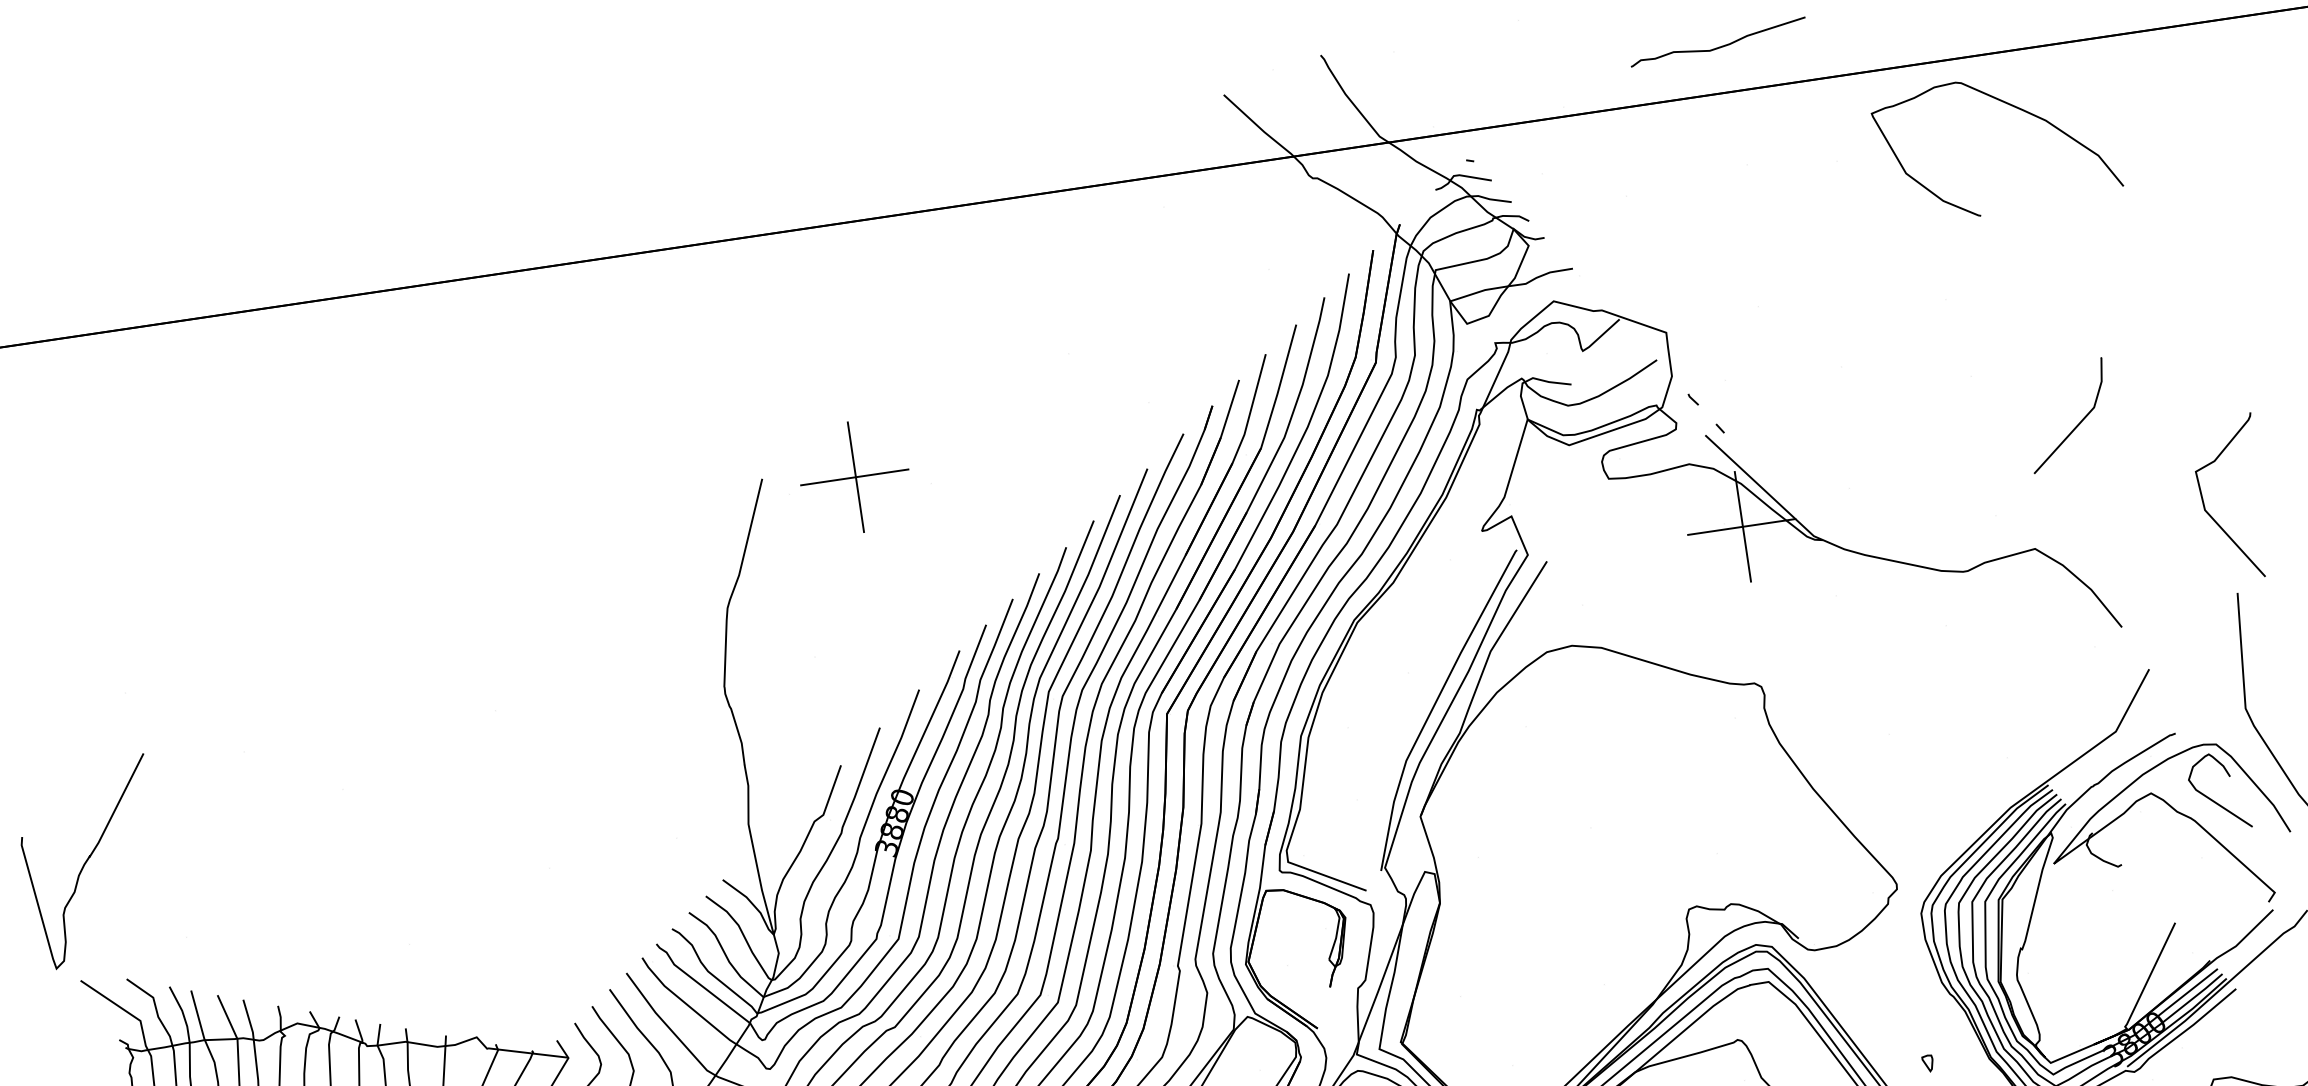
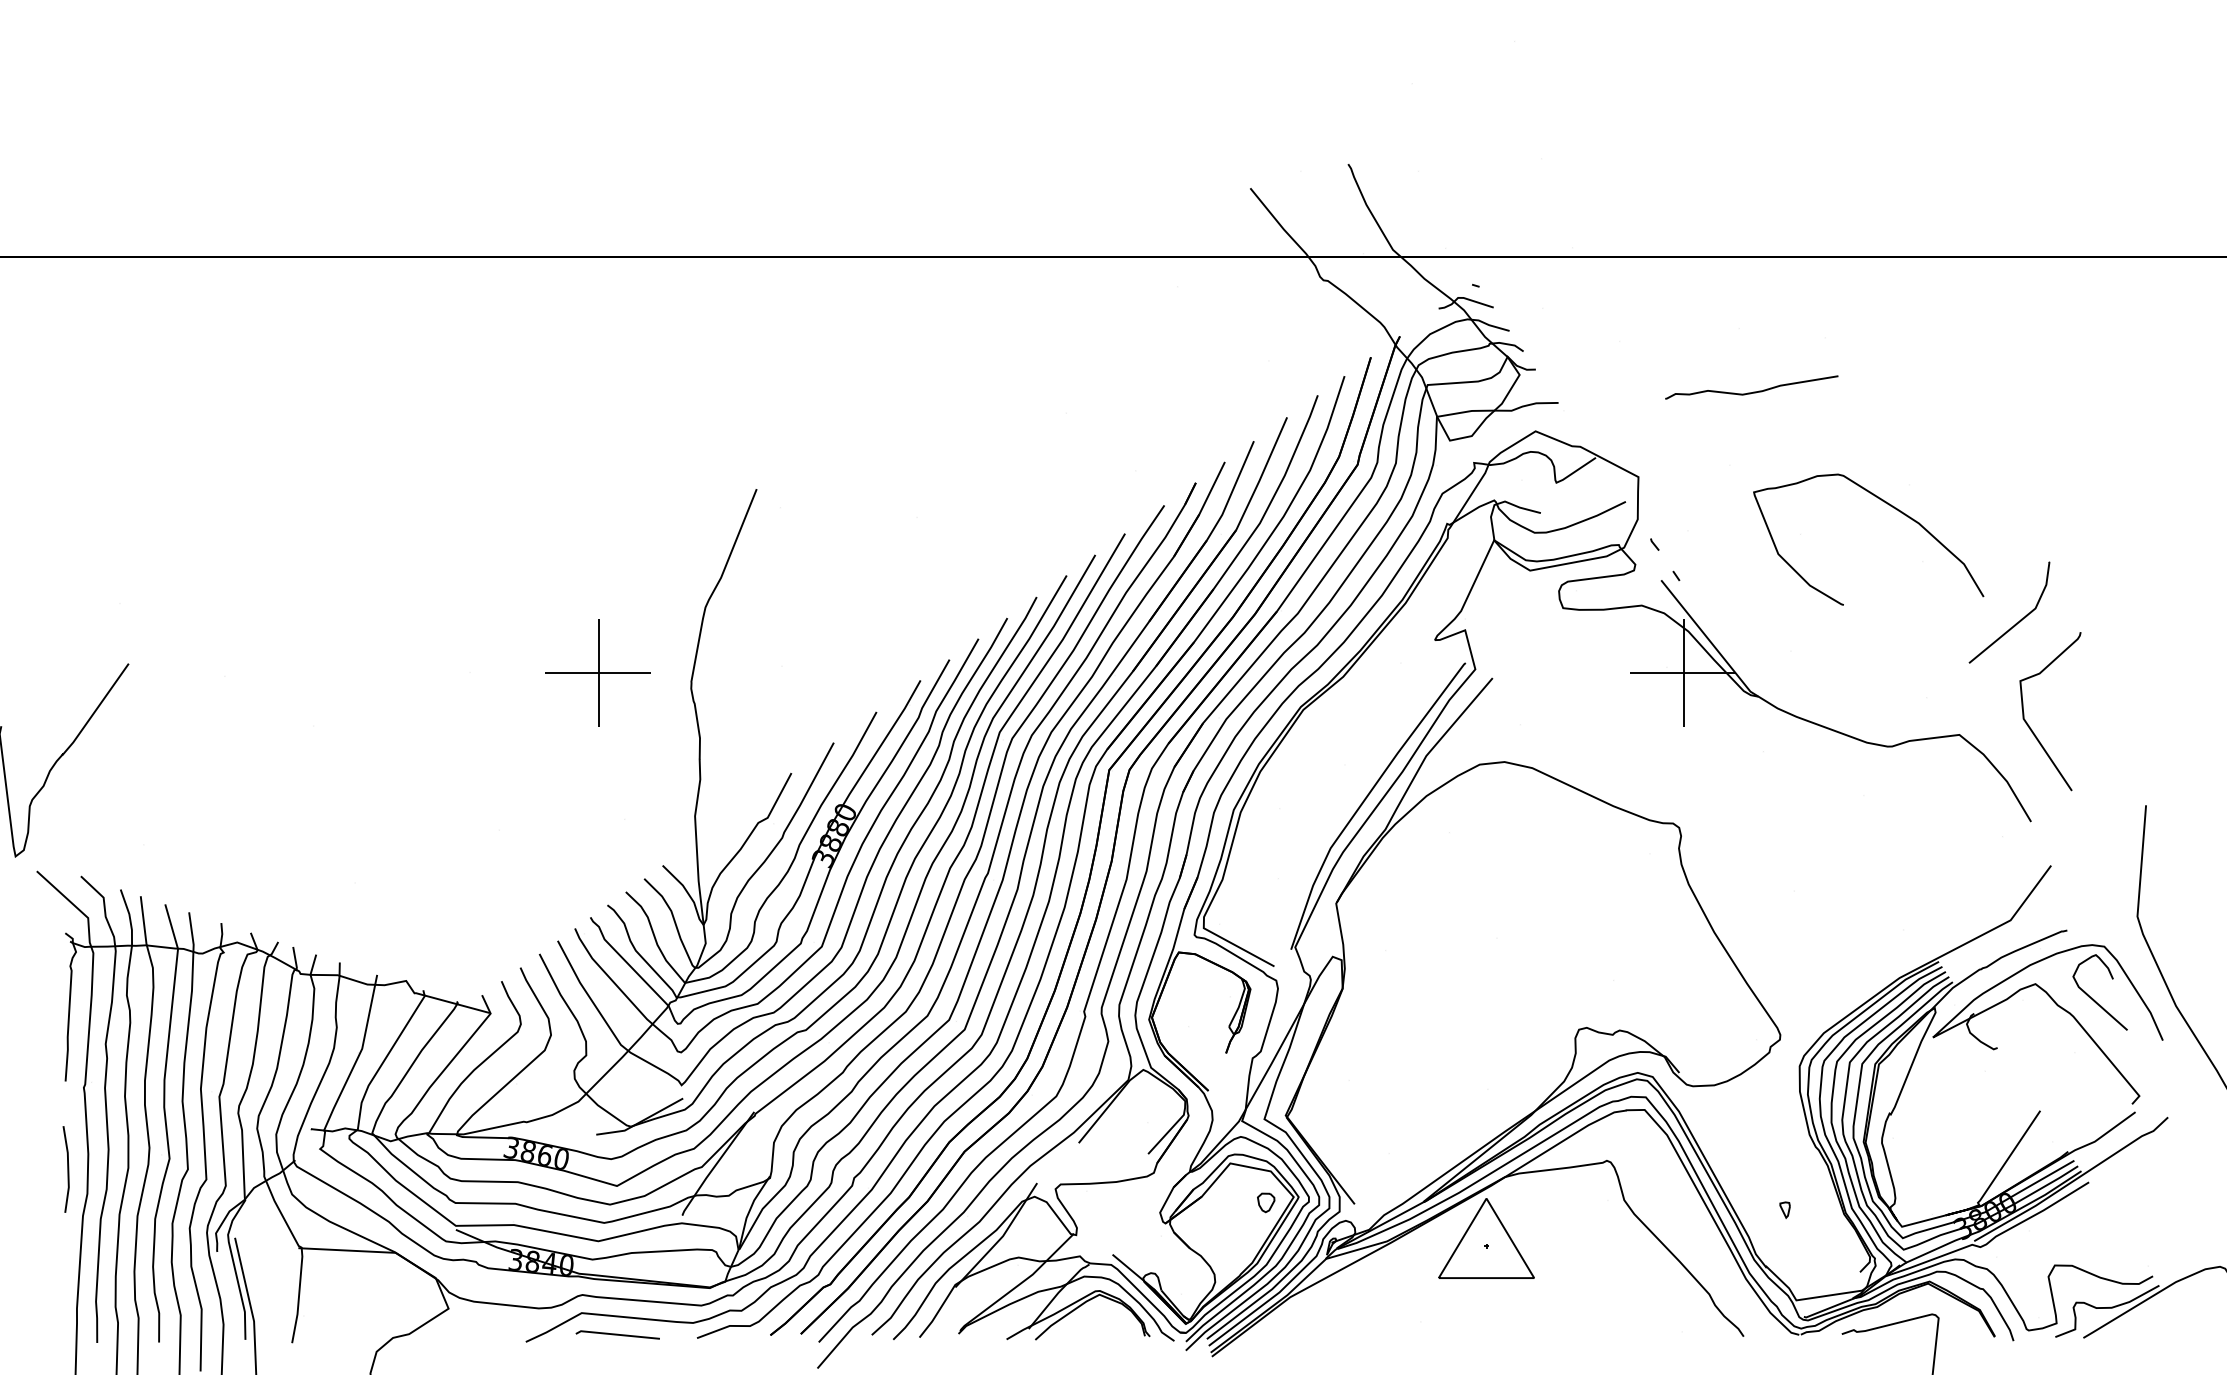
curve: (1720, 45) -> (1753, 391), moved
curve: (2011, 106) -> (1888, 505), moved
part: (854, 477) -> (597, 672), moved
curve: (2211, 516) -> (2029, 725), moved

